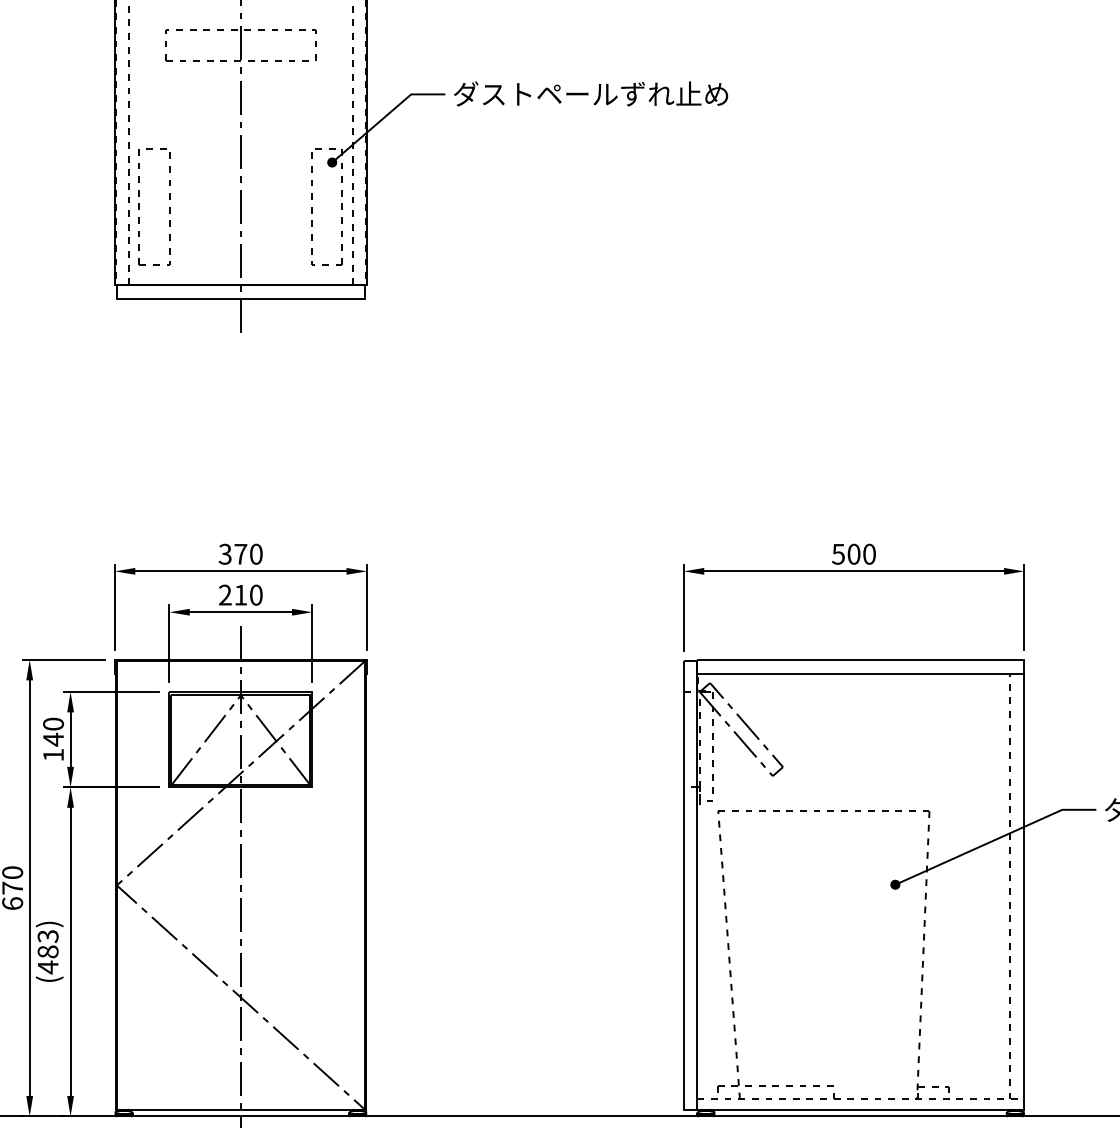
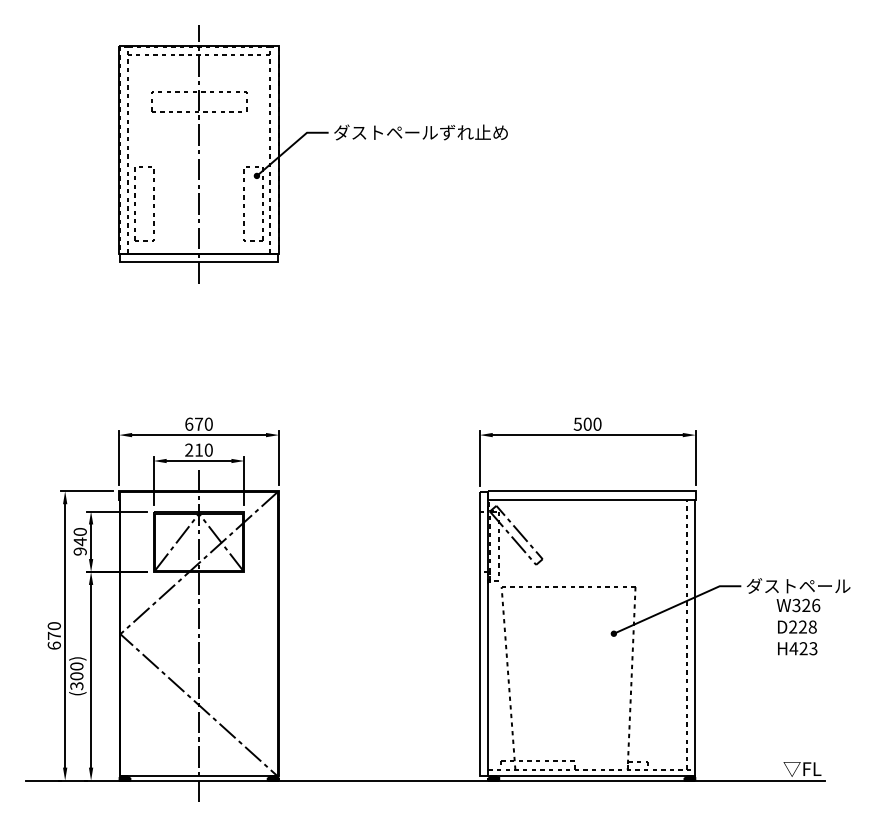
text: (225, 553) -> (189, 423), 370 -> 670
text: (52, 755) -> (79, 551), 140 -> 940
text: (47, 952) -> (76, 676), (483) -> (300)

